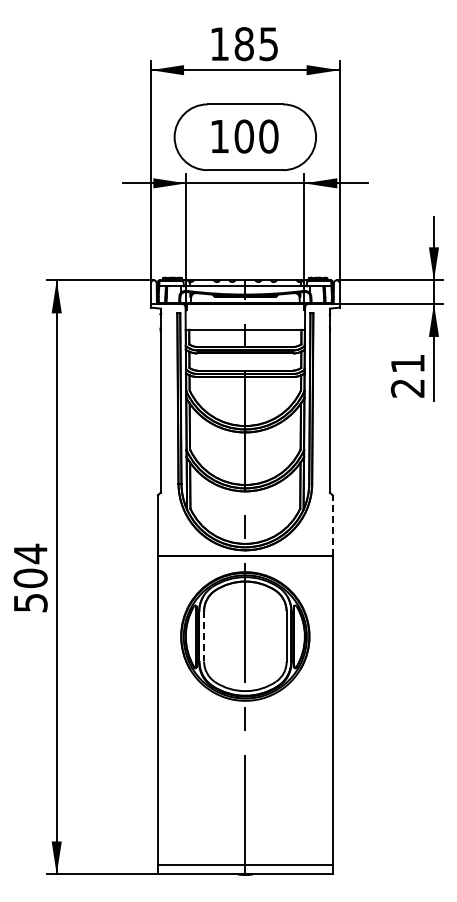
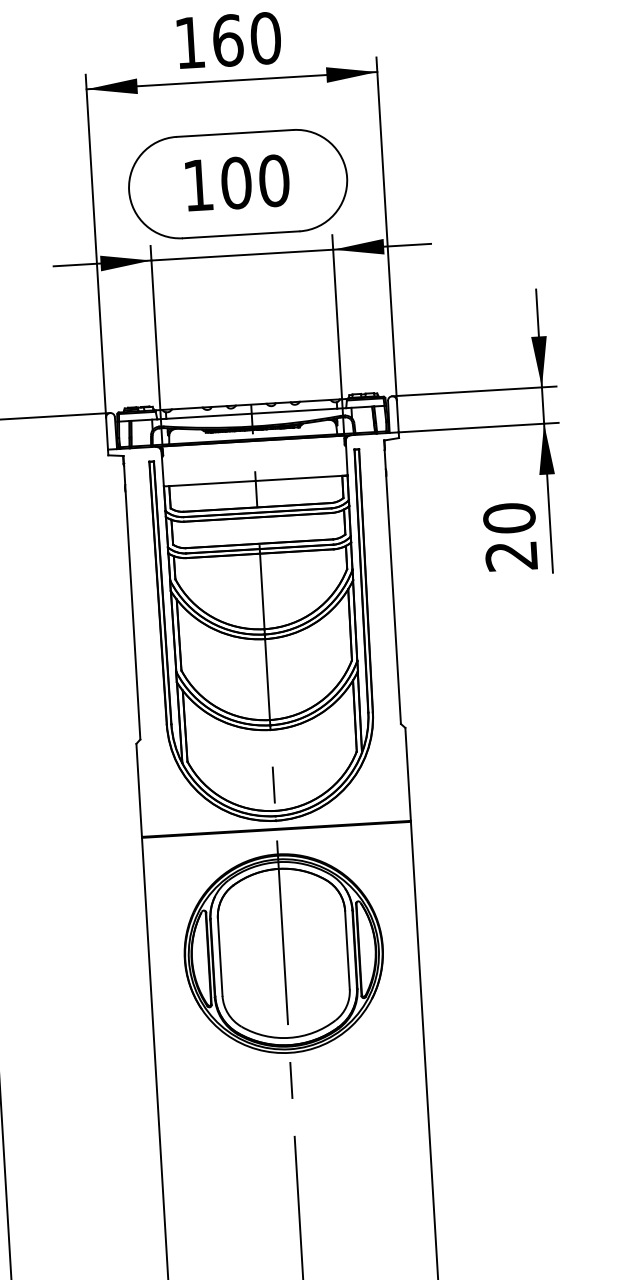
text: (256, 44) -> (246, 40), 185 -> 160
text: (407, 363) -> (508, 517), 21 -> 20
line: (332, 524) -> (407, 773), dashed -> solid
line: (204, 636) -> (220, 957), dashed -> solid

